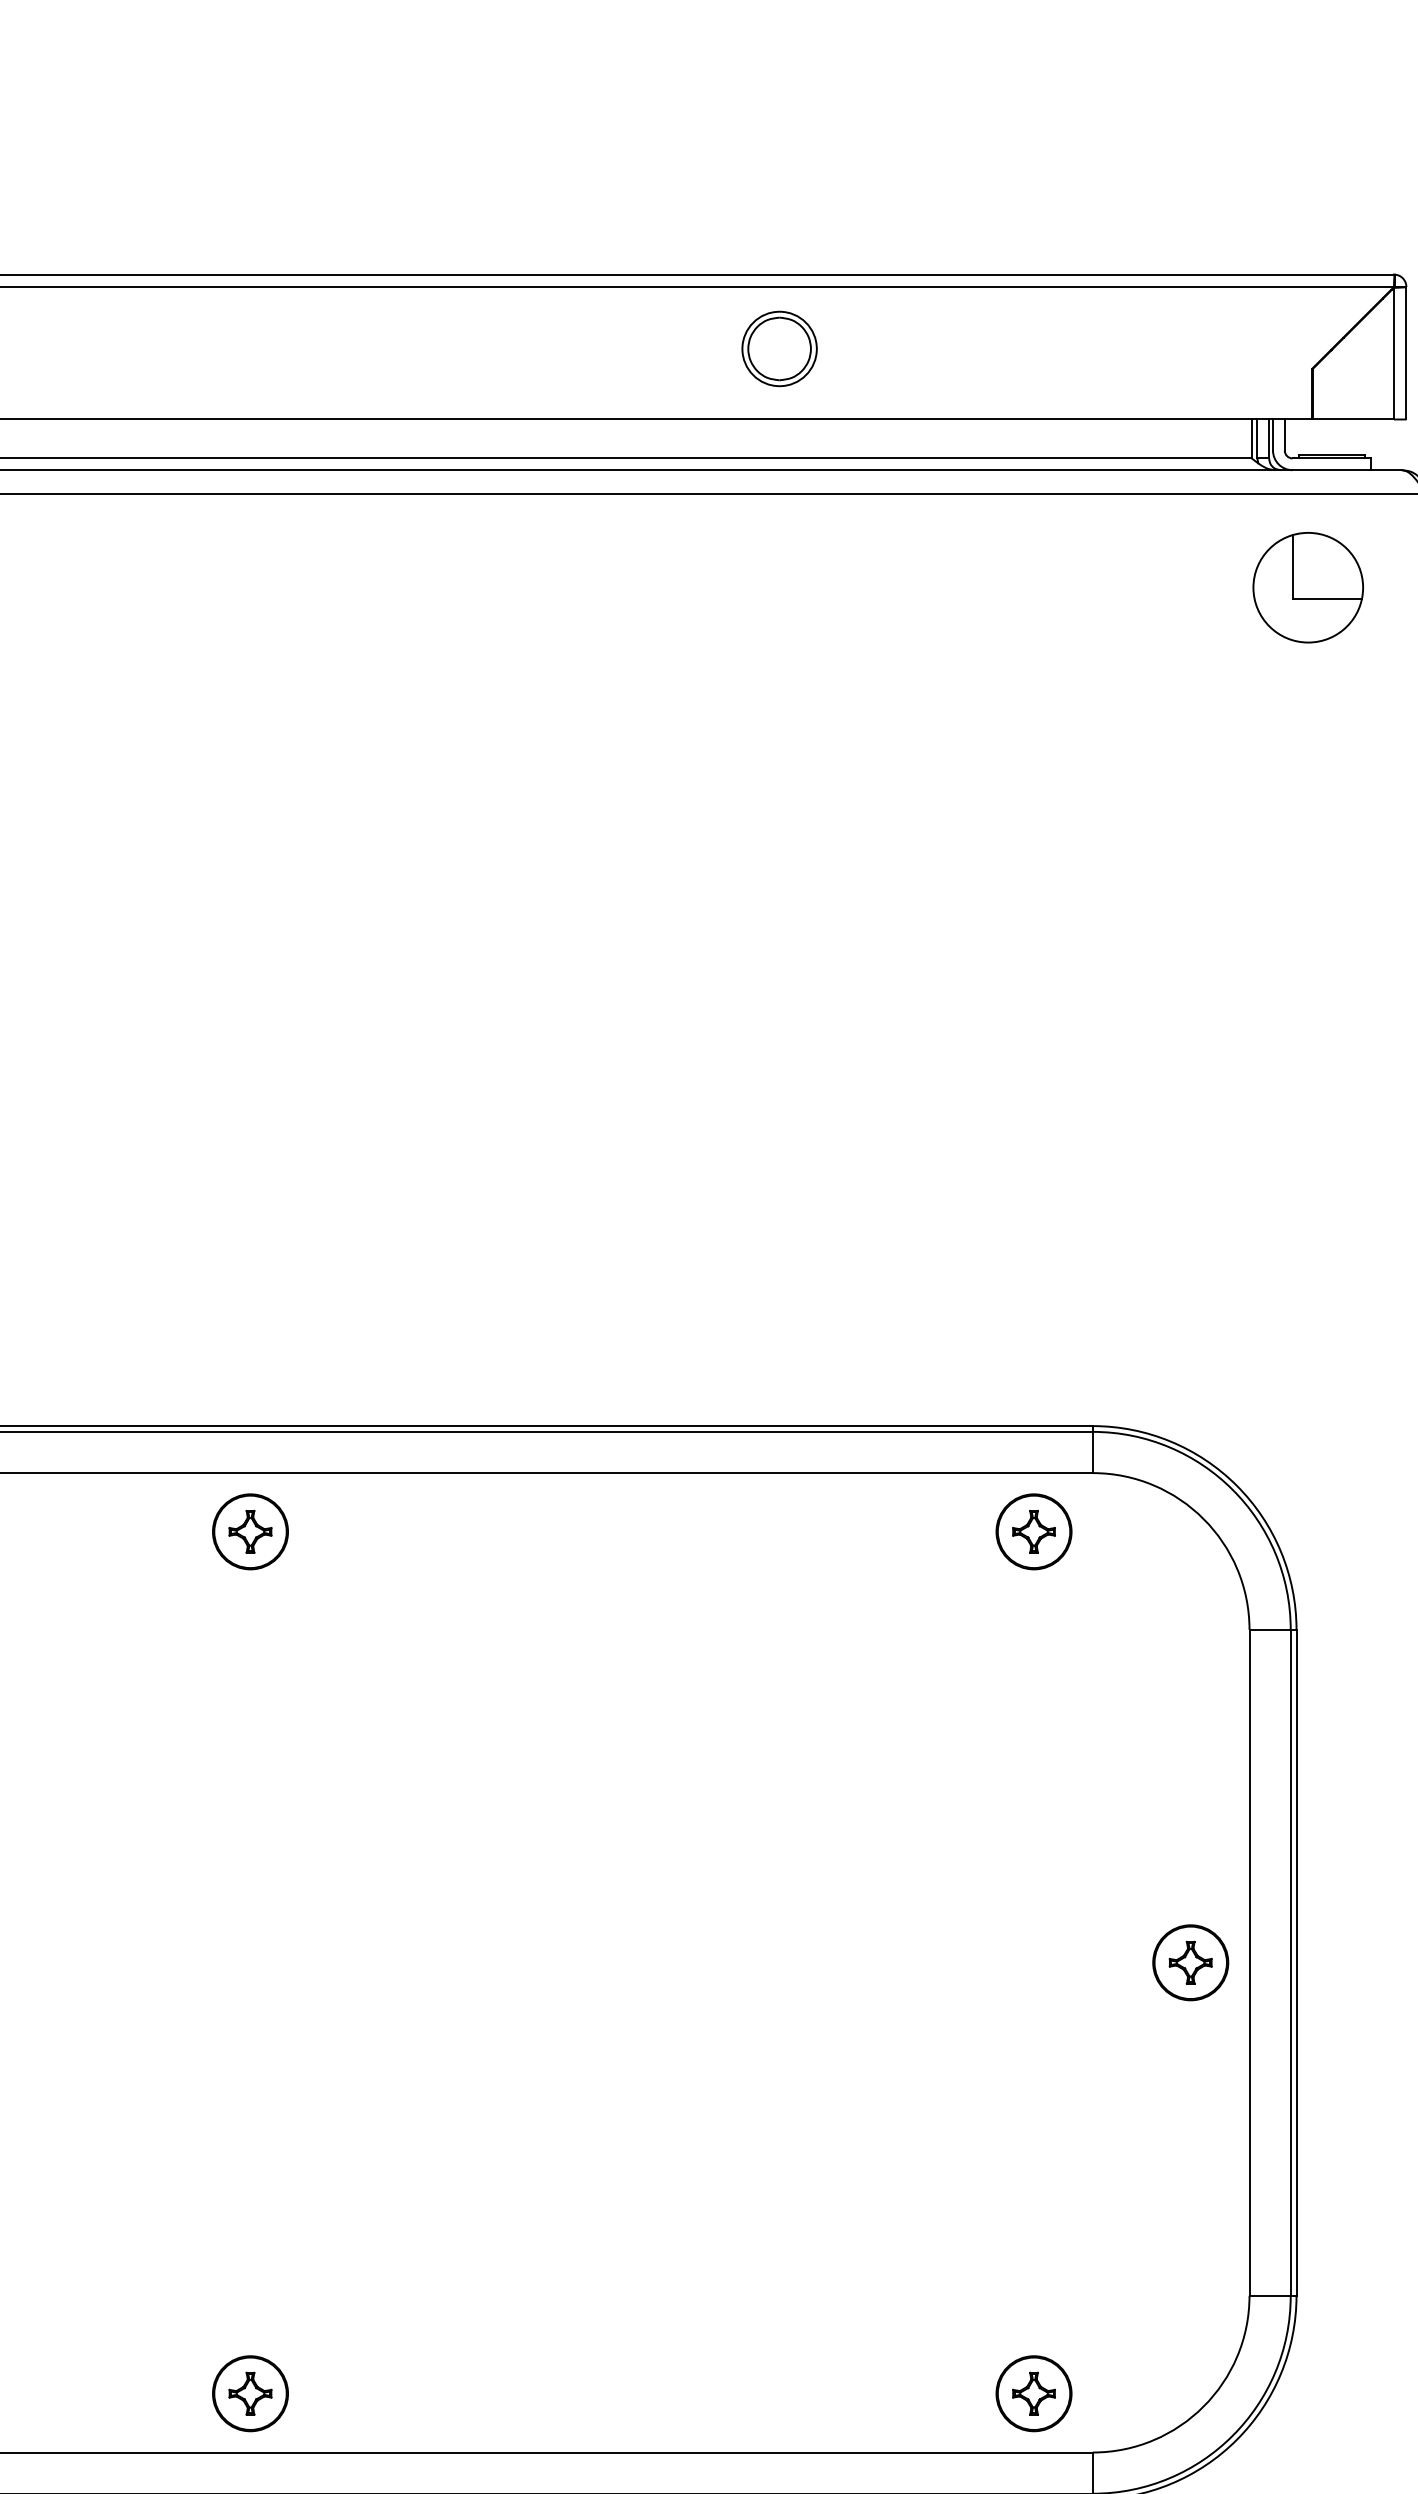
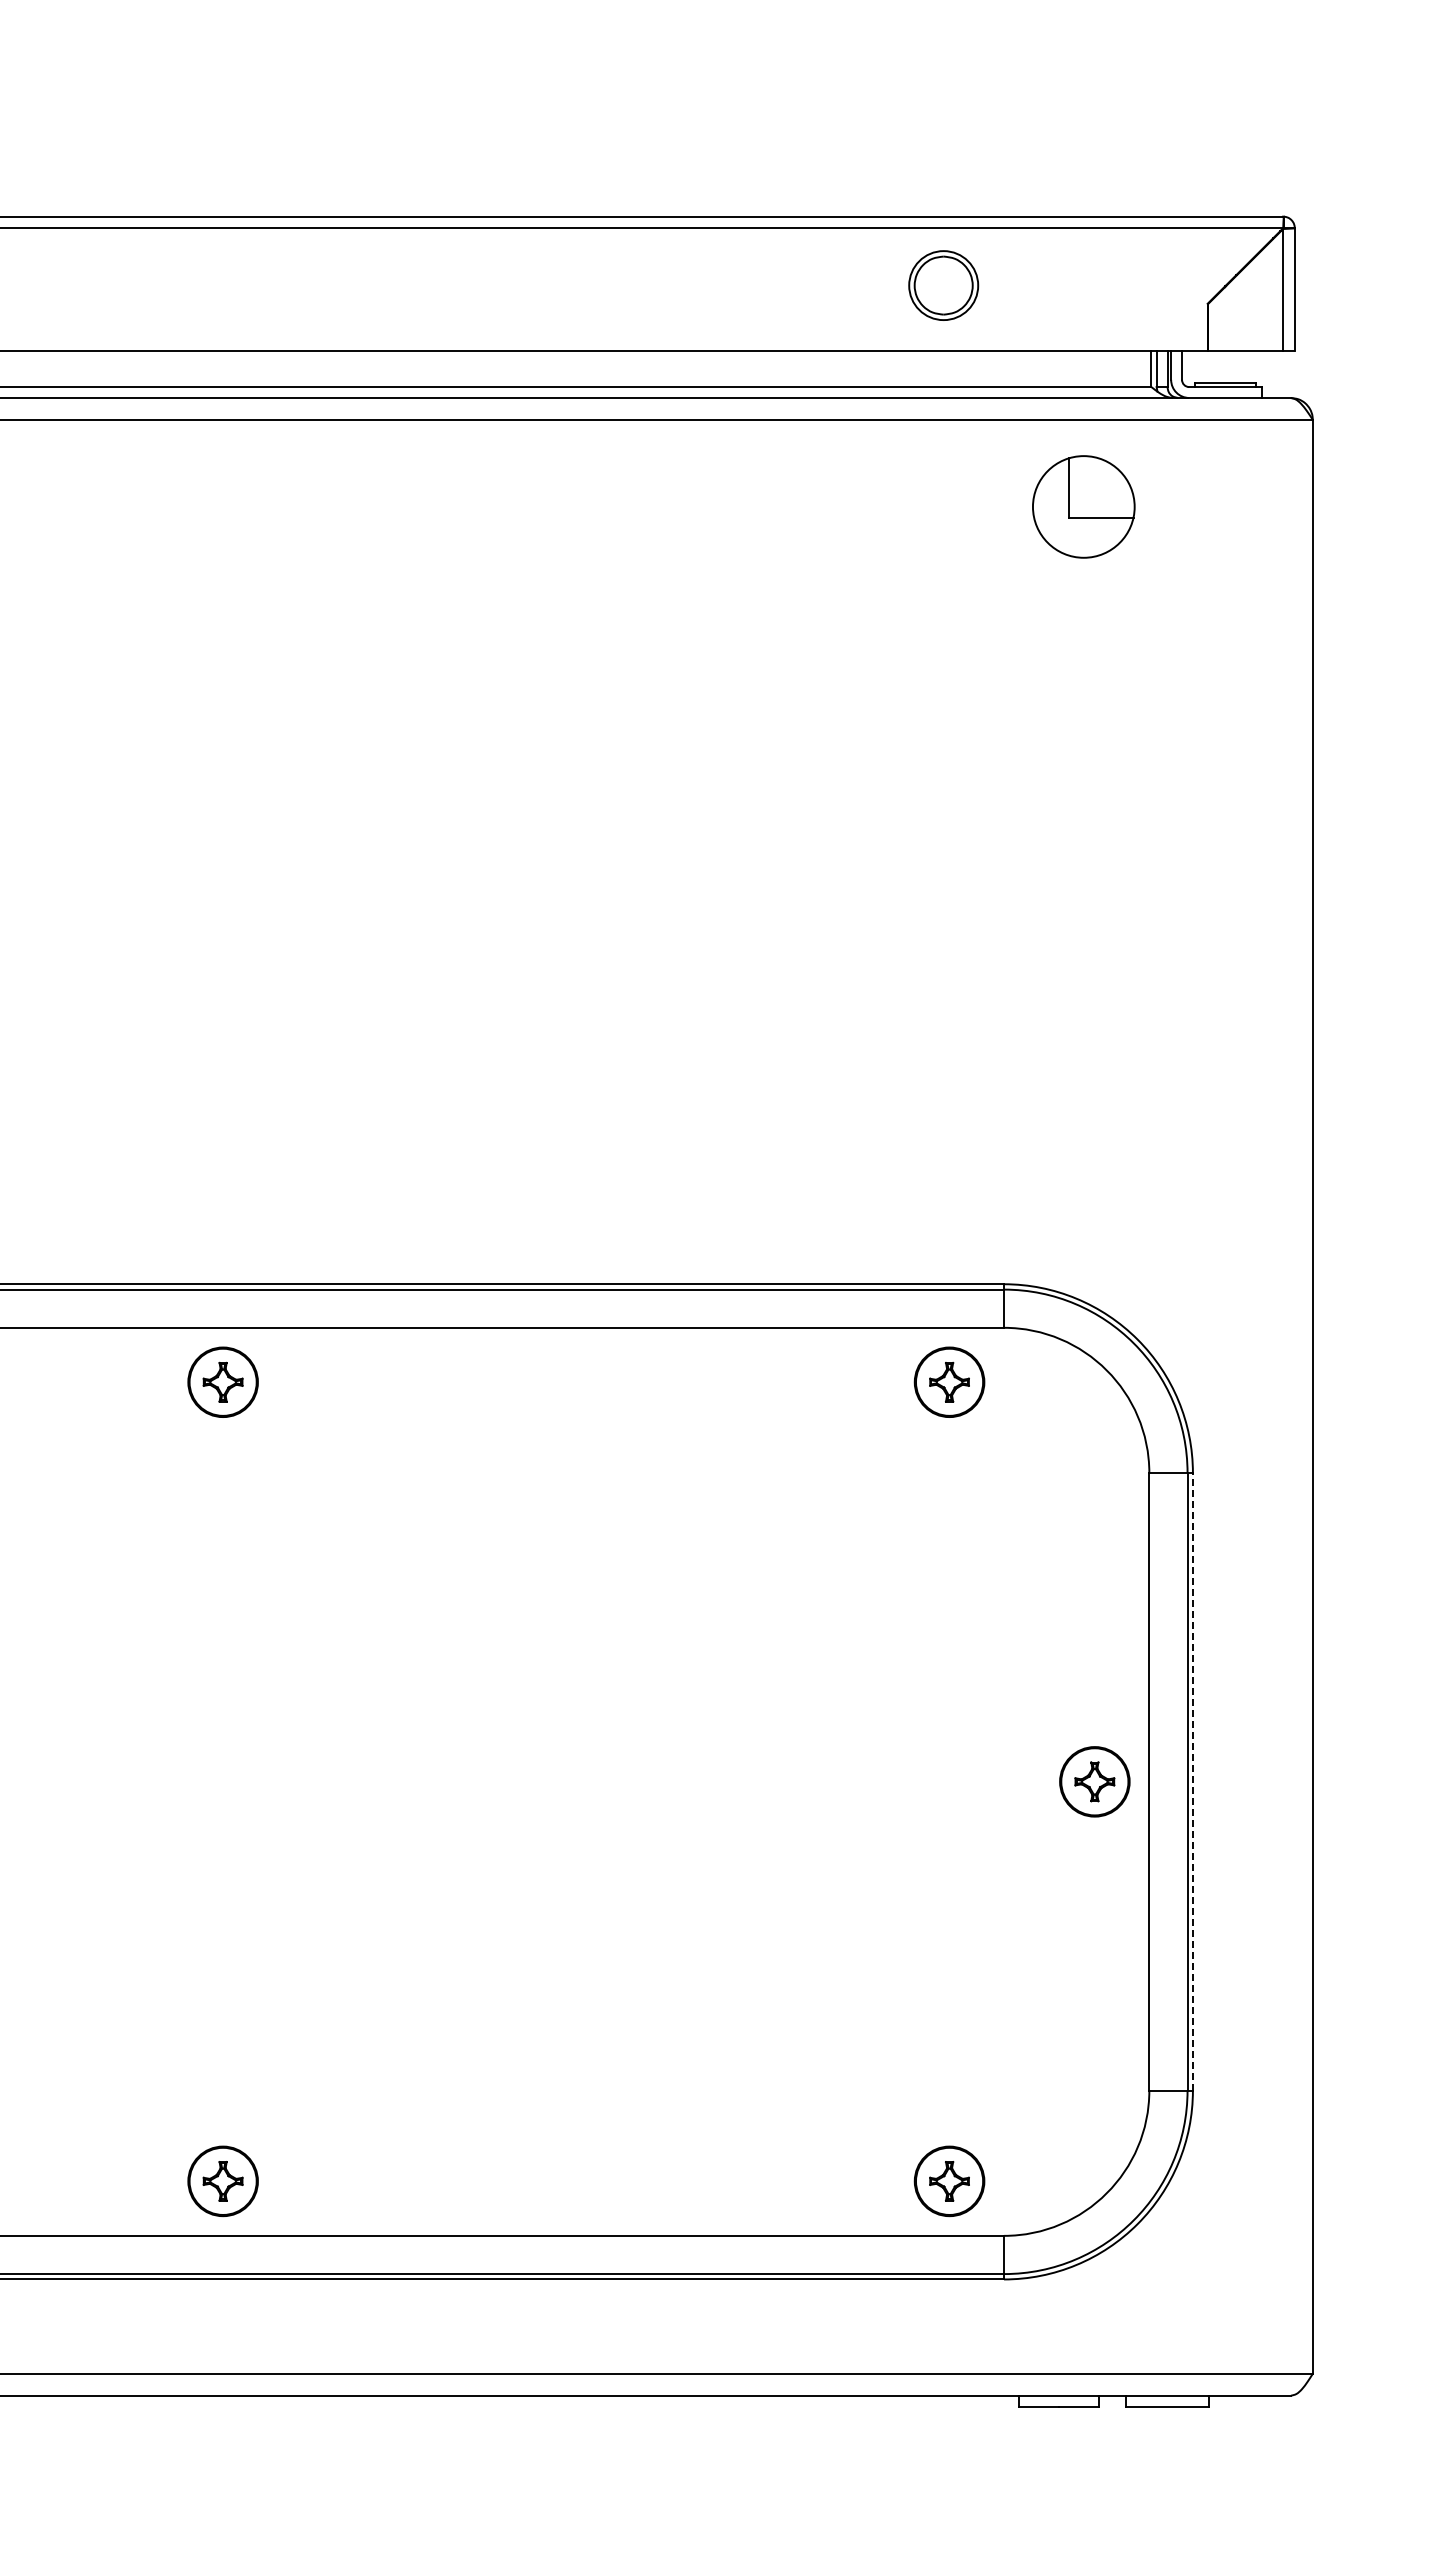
part: (779, 348) -> (943, 285), moved
part: (1307, 587) -> (1083, 506), moved
line: (1296, 1962) -> (1192, 1781), solid -> dashed

